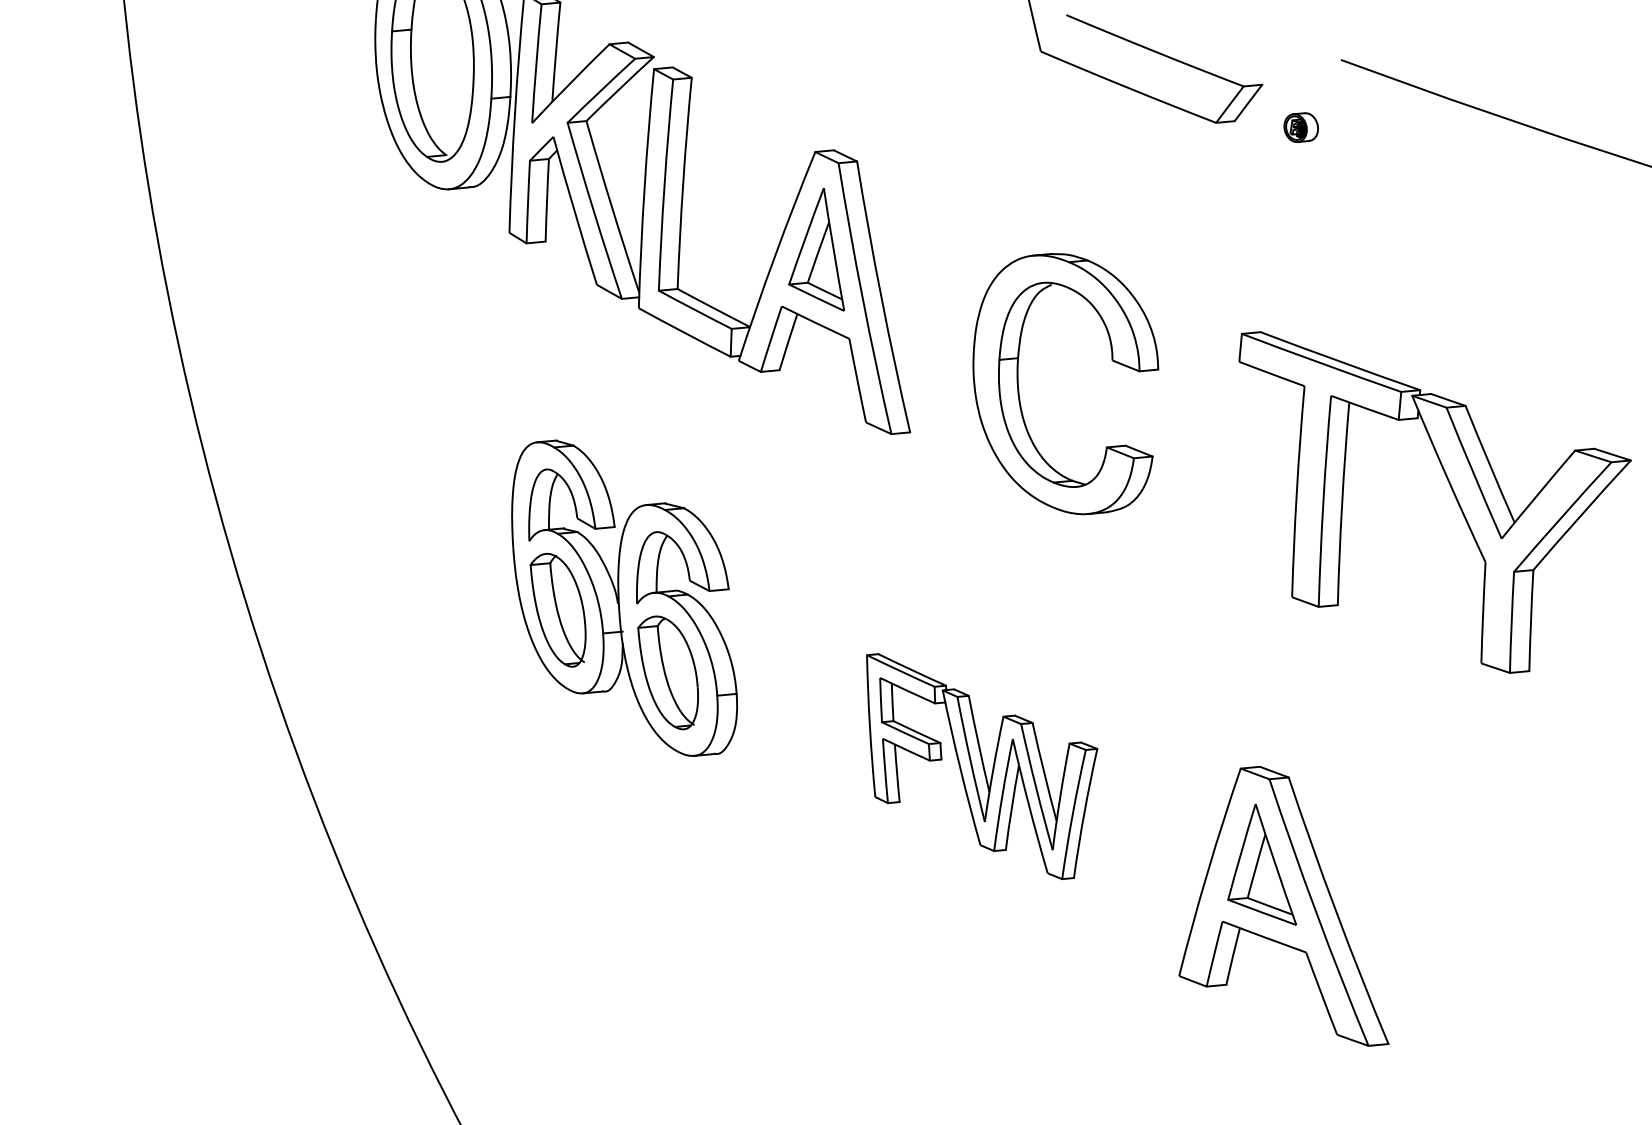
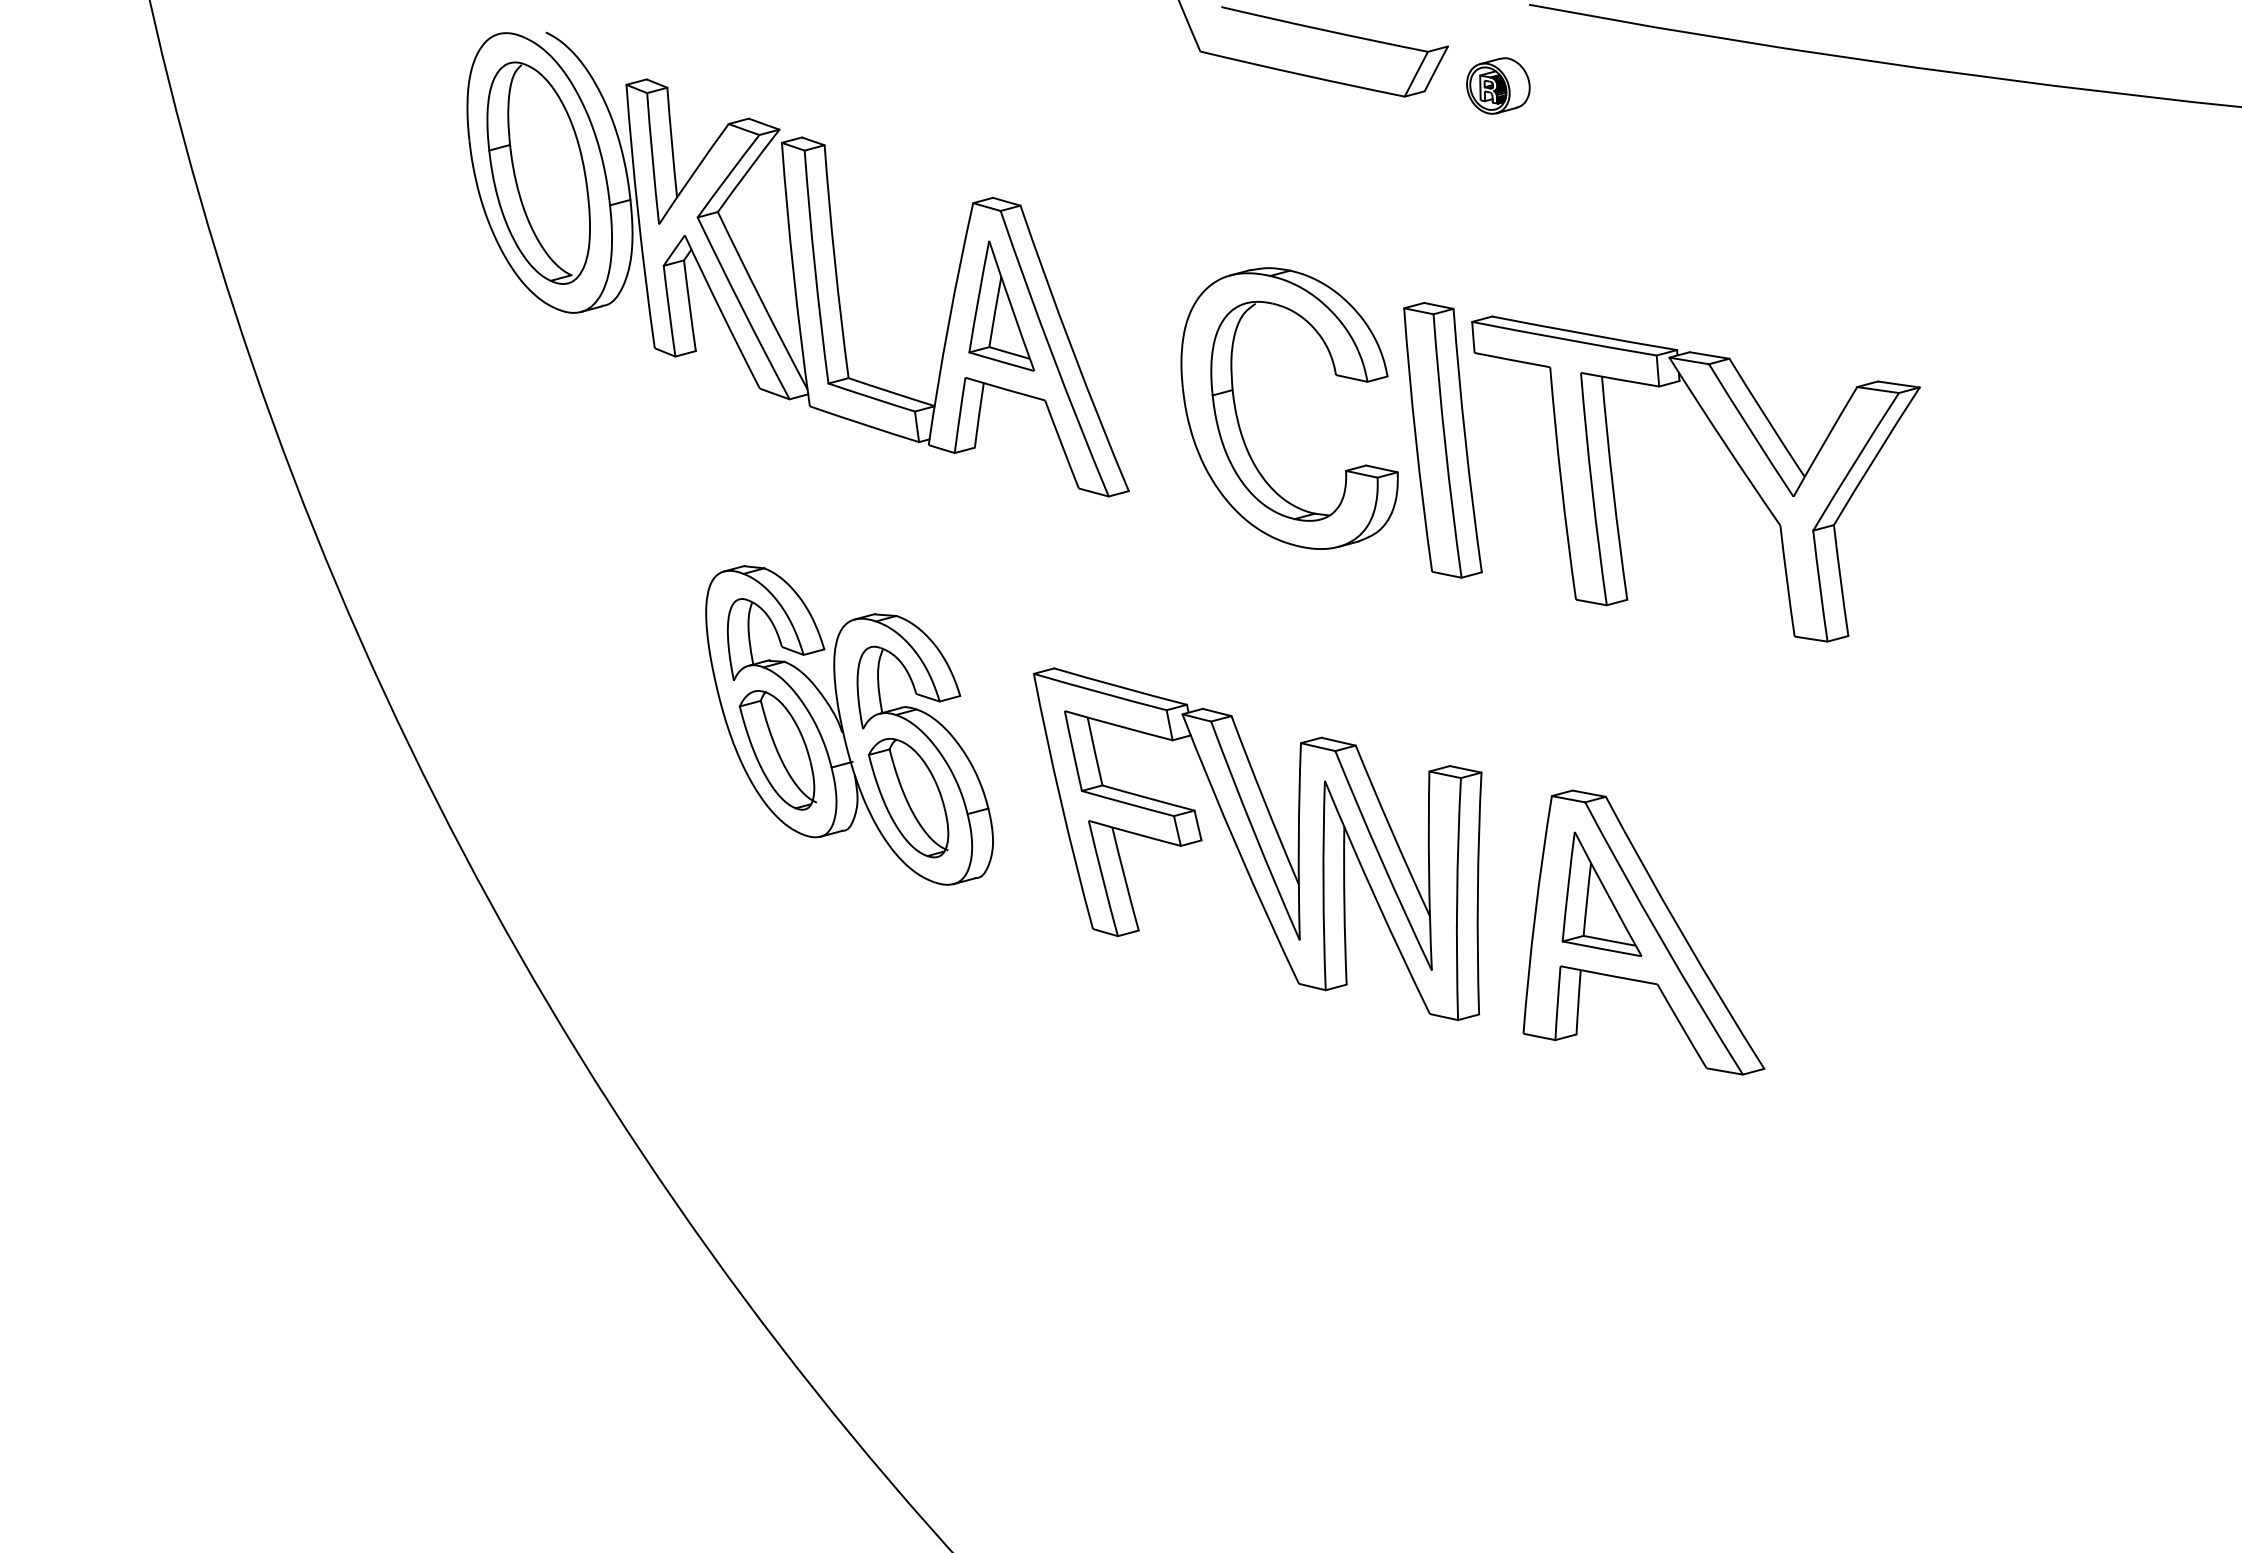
part: (1301, 127) -> (1498, 85), size x1.67
part: (1197, 435) -> (1442, 440), added
part: (971, 766) -> (1257, 844), size x1.67

